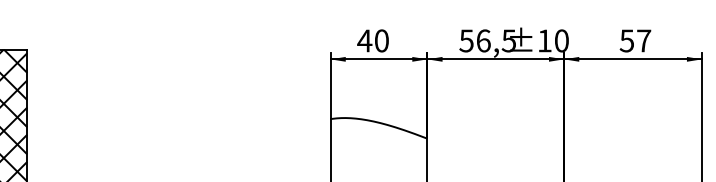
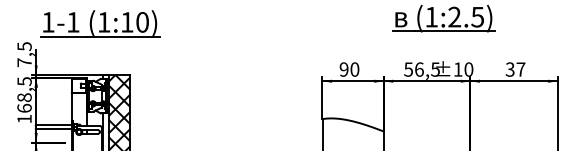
text: (363, 40) -> (343, 69), 40 -> 90
text: (627, 40) -> (510, 69), 57 -> 37

